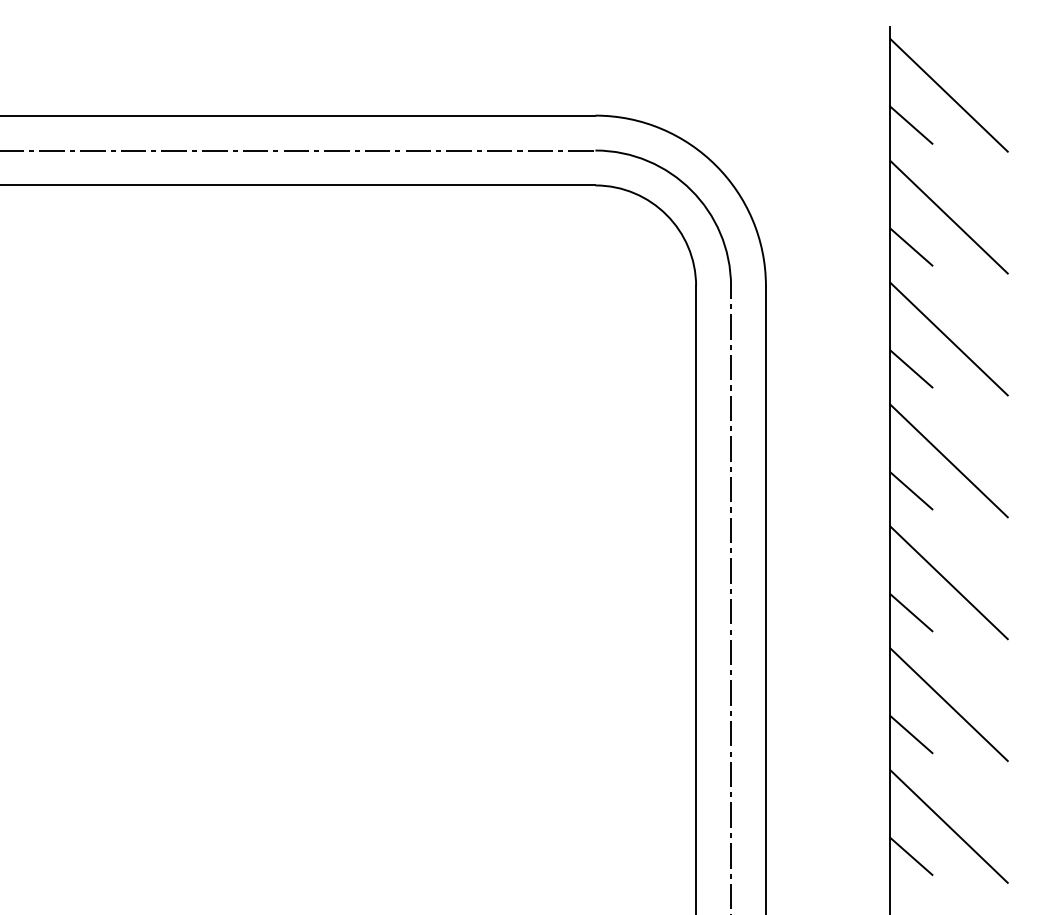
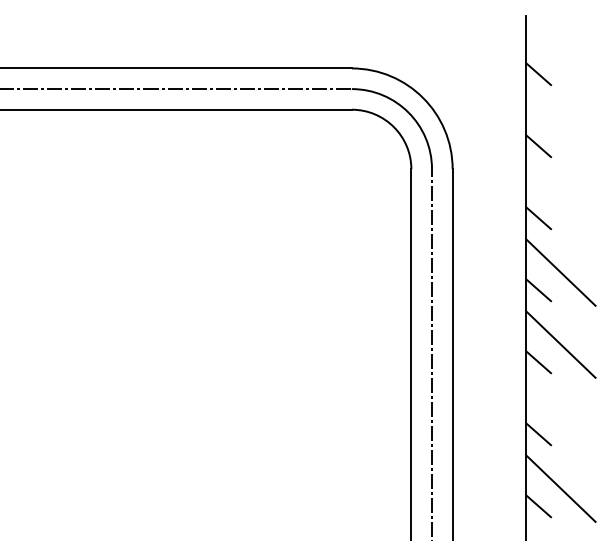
line: (948, 95) -> (560, 56), removed
line: (948, 217) -> (560, 128), removed
line: (948, 339) -> (560, 200), removed
line: (948, 704) -> (560, 416), removed

